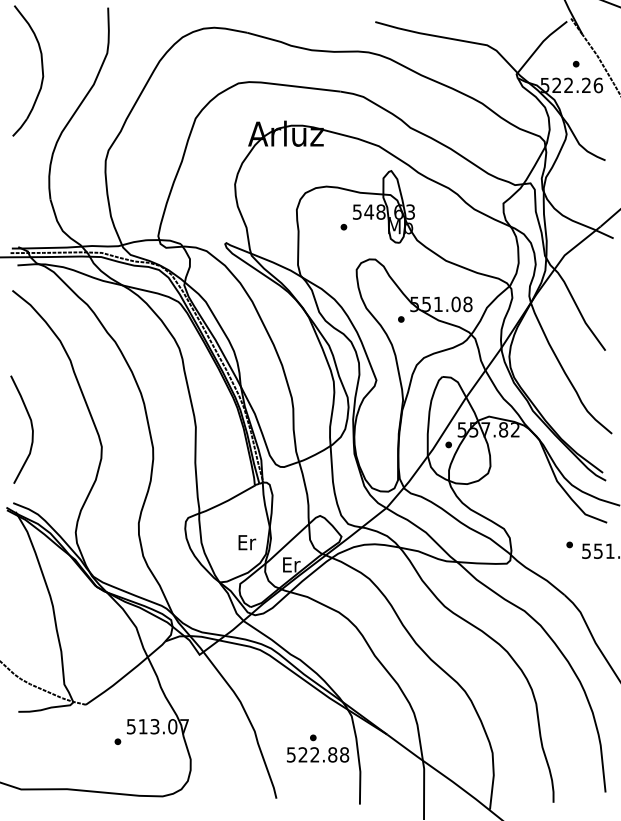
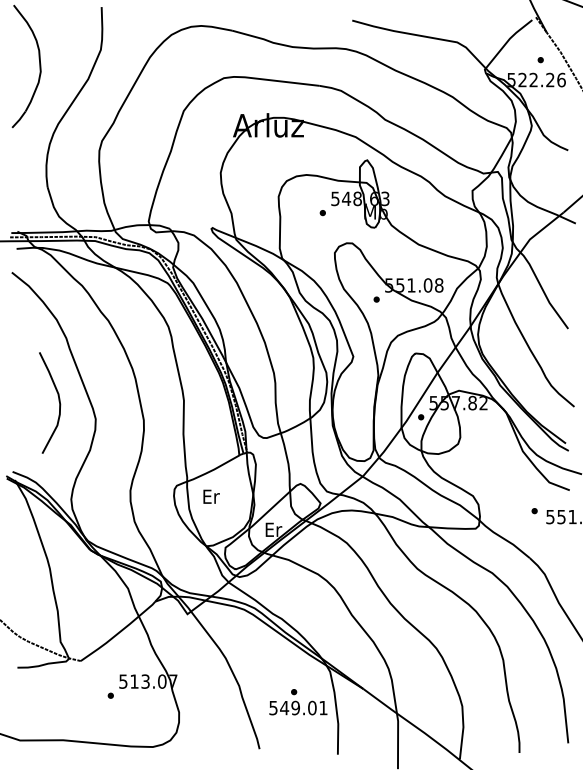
curve: (31, 429) -> (58, 402), moved
text: (247, 542) -> (211, 496), moved
text: (323, 754) -> (303, 707), 522.88 -> 549.01

